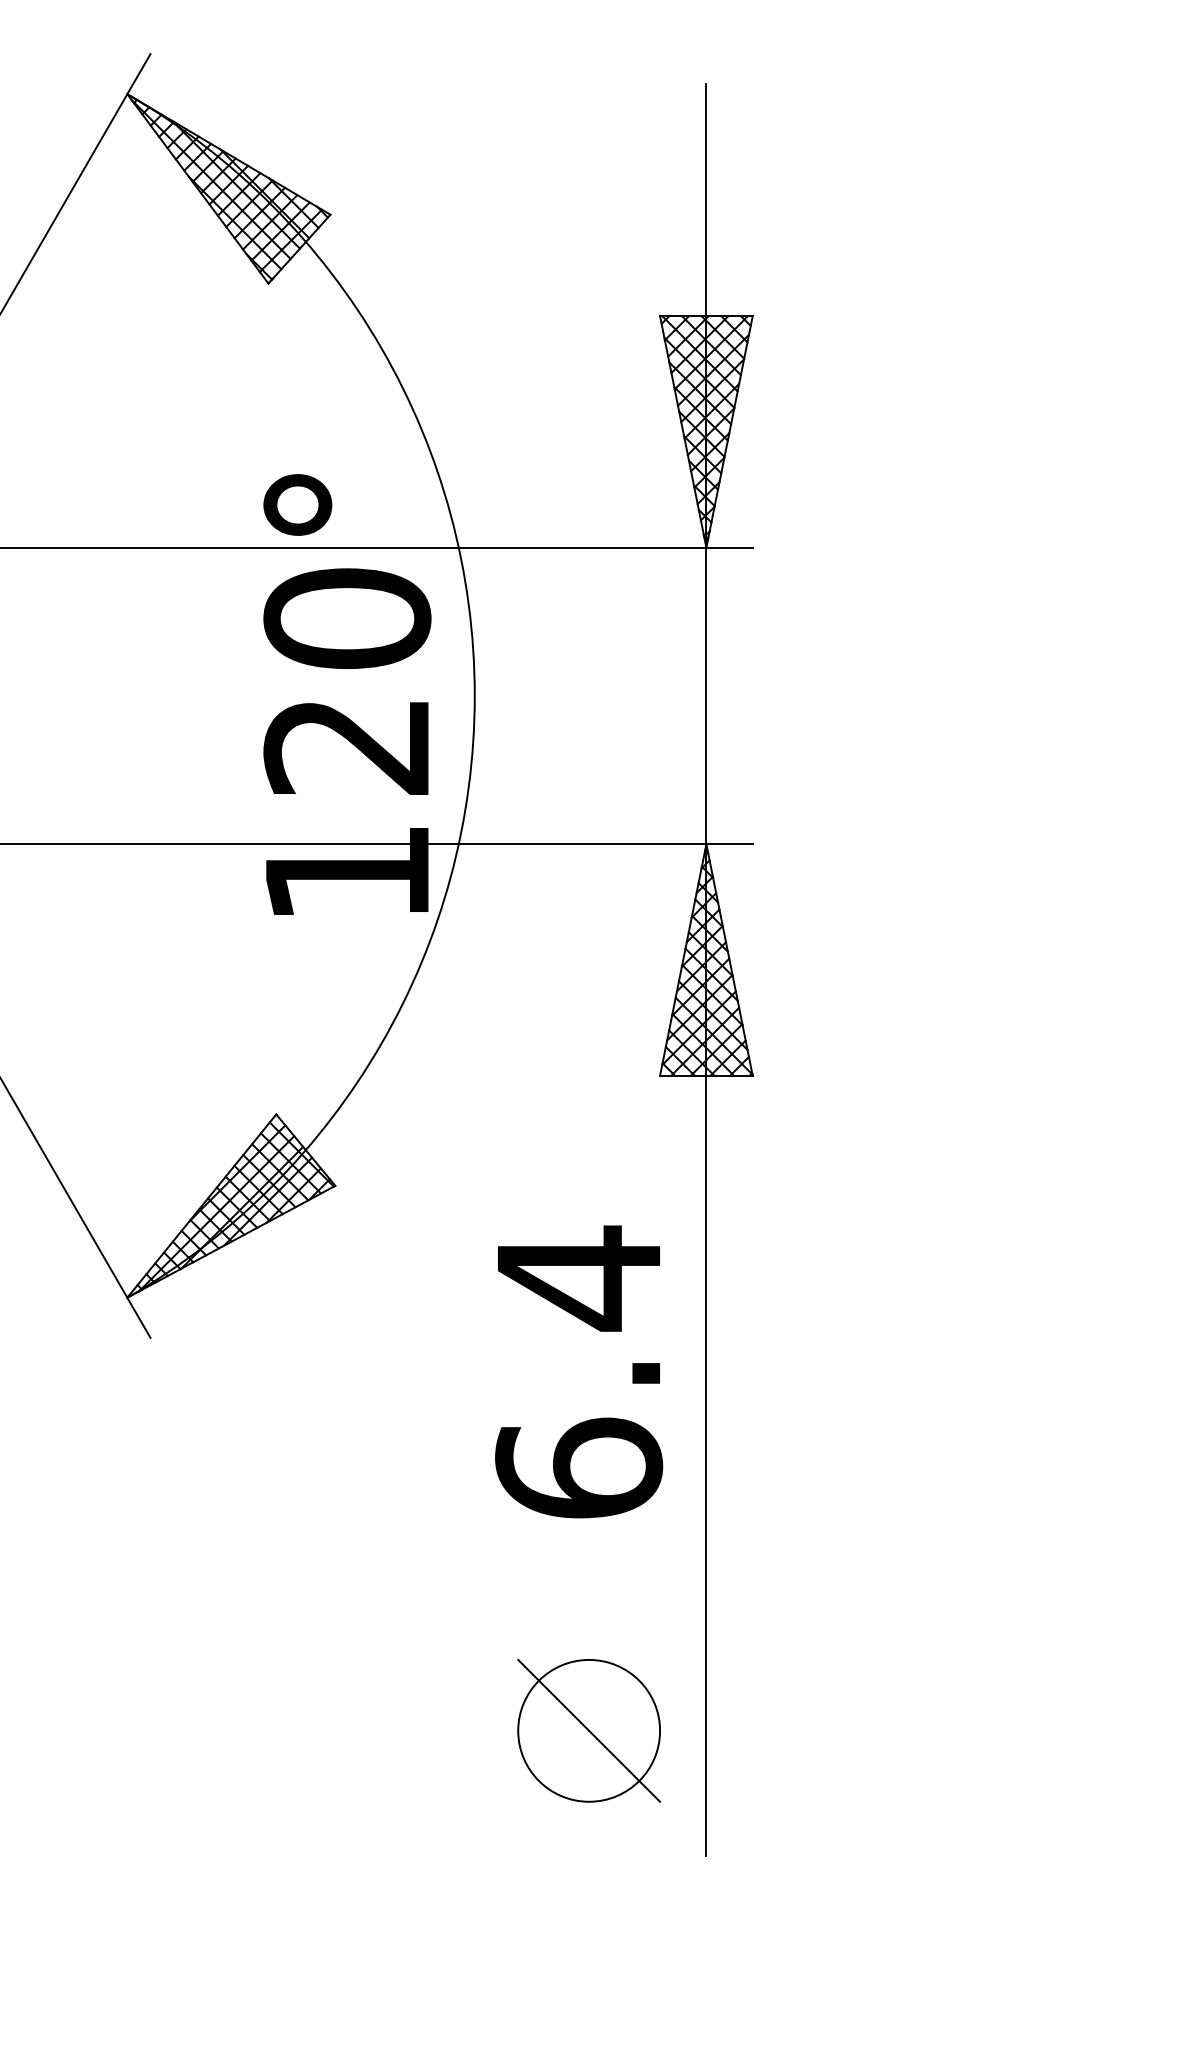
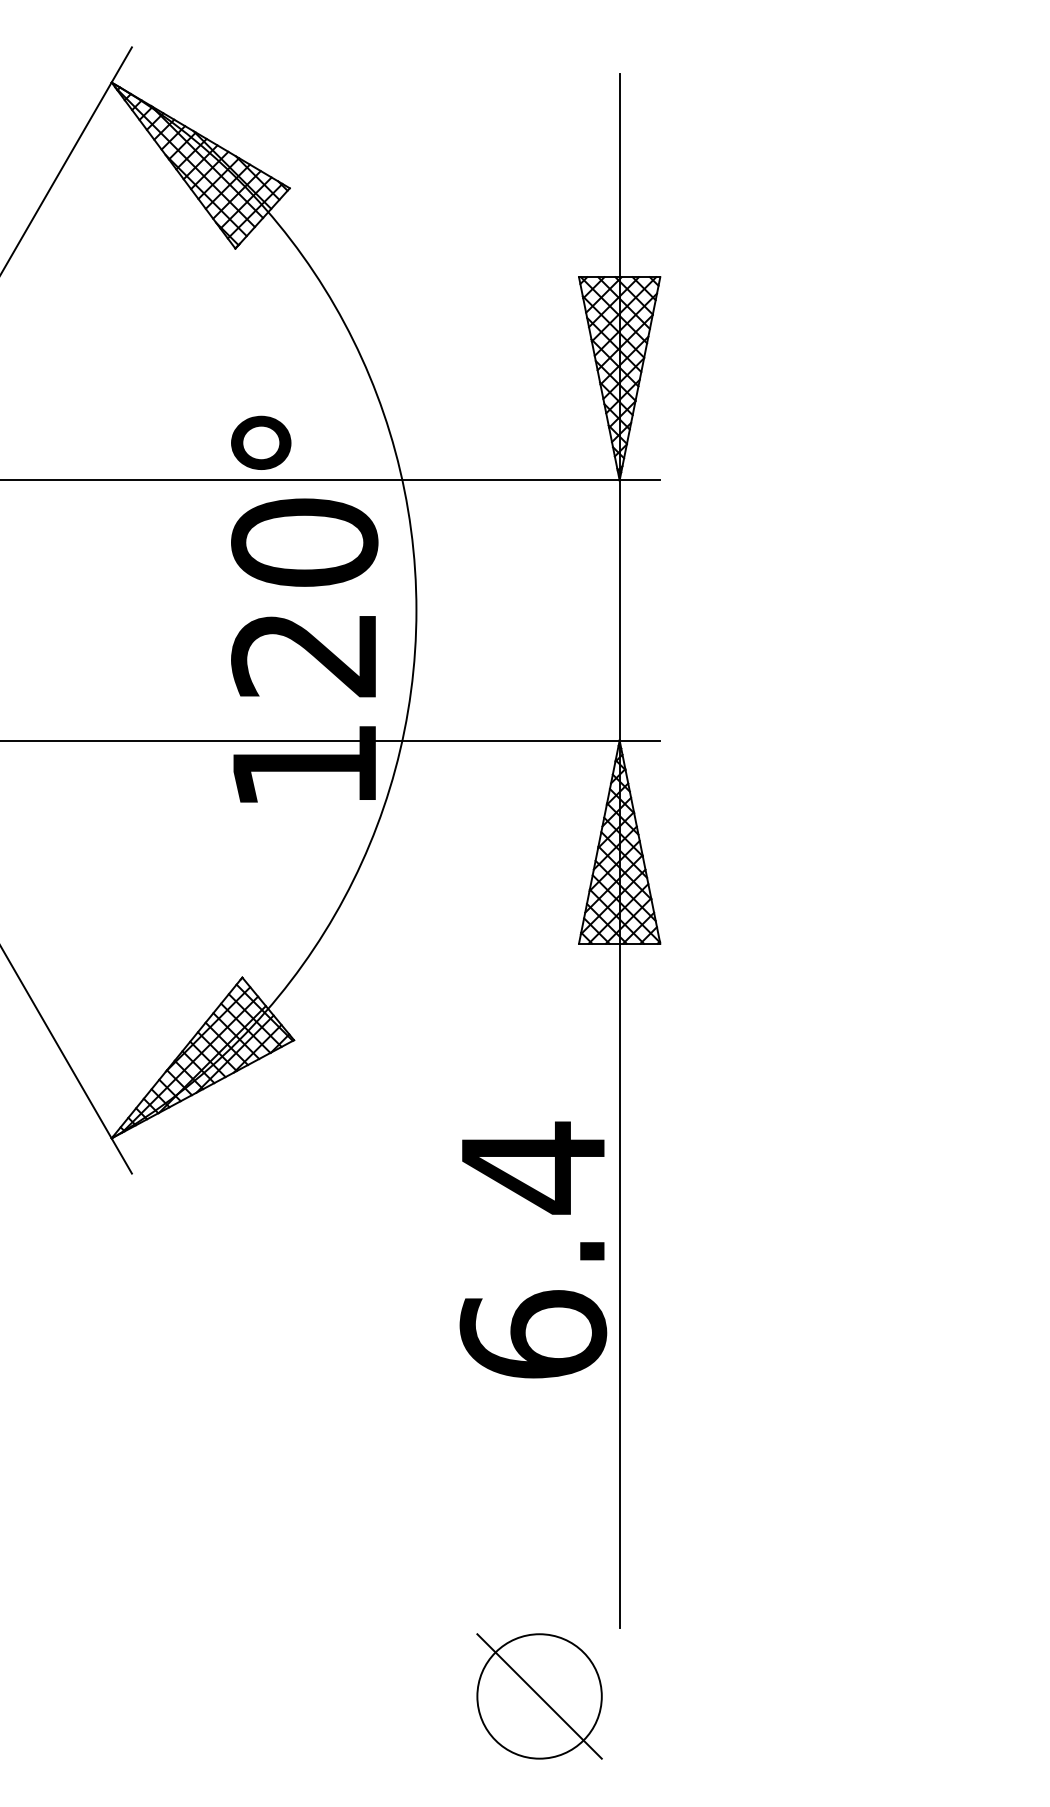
text: (579, 1371) -> (533, 1249), moved
part: (589, 1730) -> (539, 1696), moved

